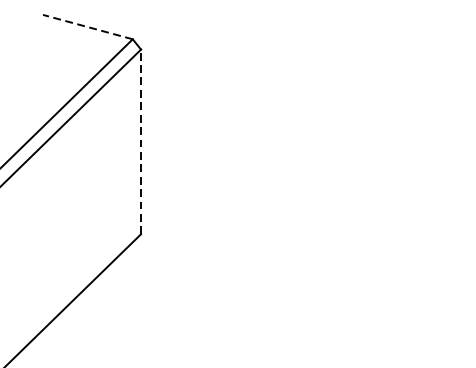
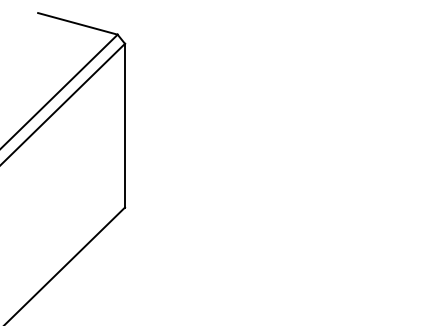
line: (87, 26) -> (77, 23), dashed -> solid
line: (141, 141) -> (125, 125), dashed -> solid

